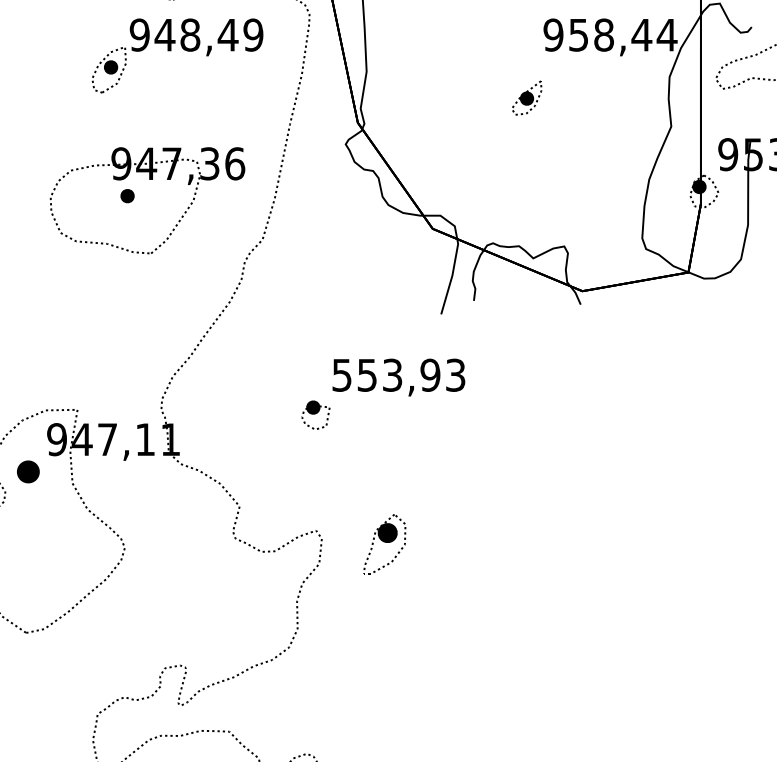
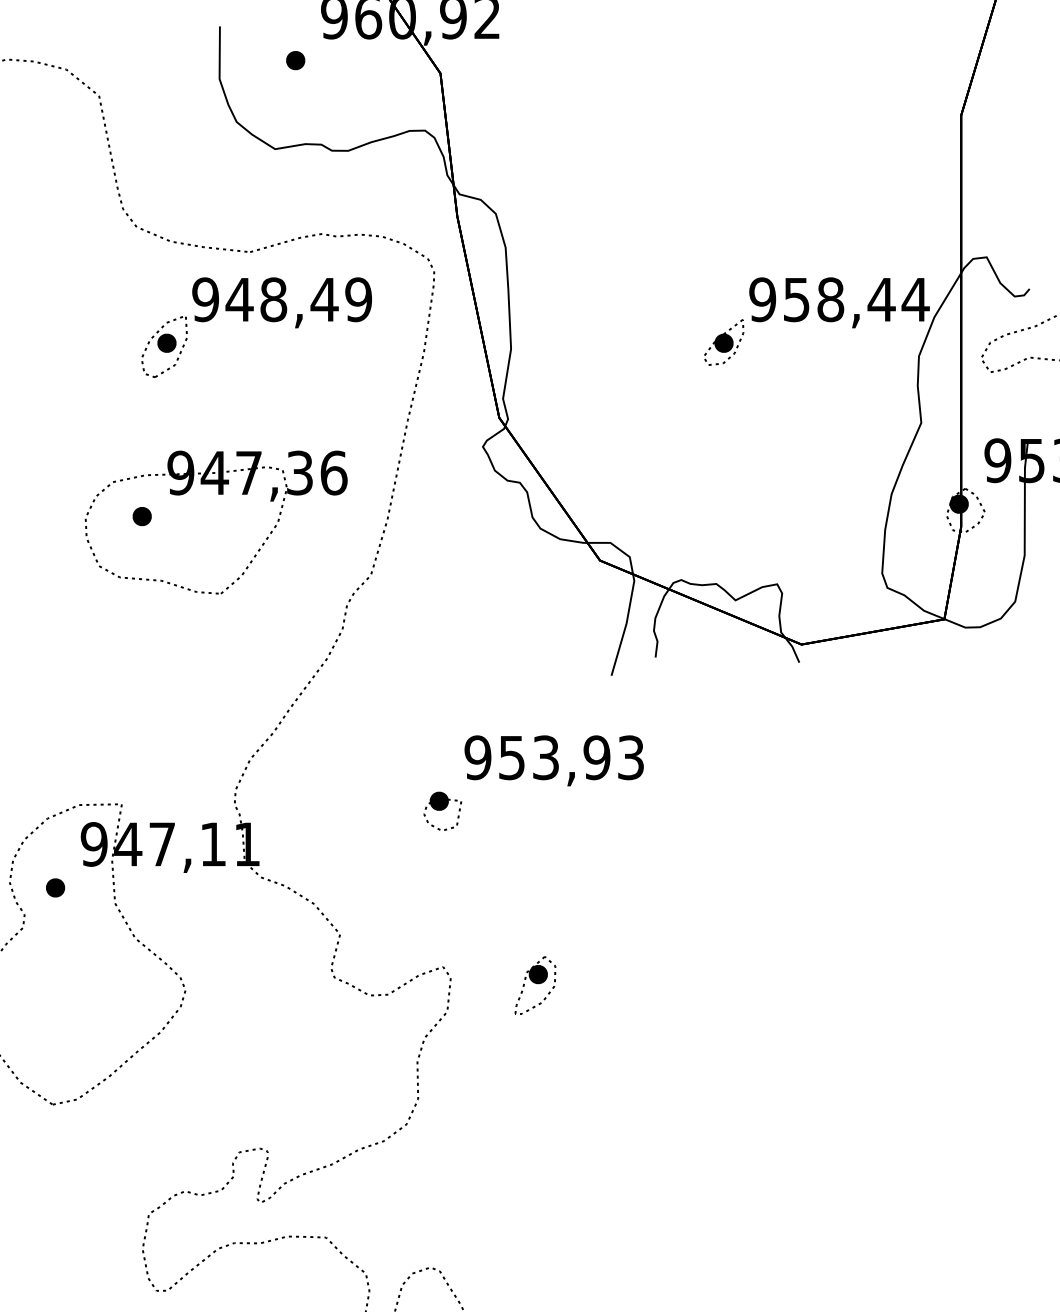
part: (527, 98) -> (724, 342), moved
part: (127, 196) -> (141, 516), moved
text: (341, 375) -> (477, 757), 553,93 -> 953,93
part: (28, 471) -> (55, 887), size x0.62
part: (384, 544) -> (535, 985), size x0.71

